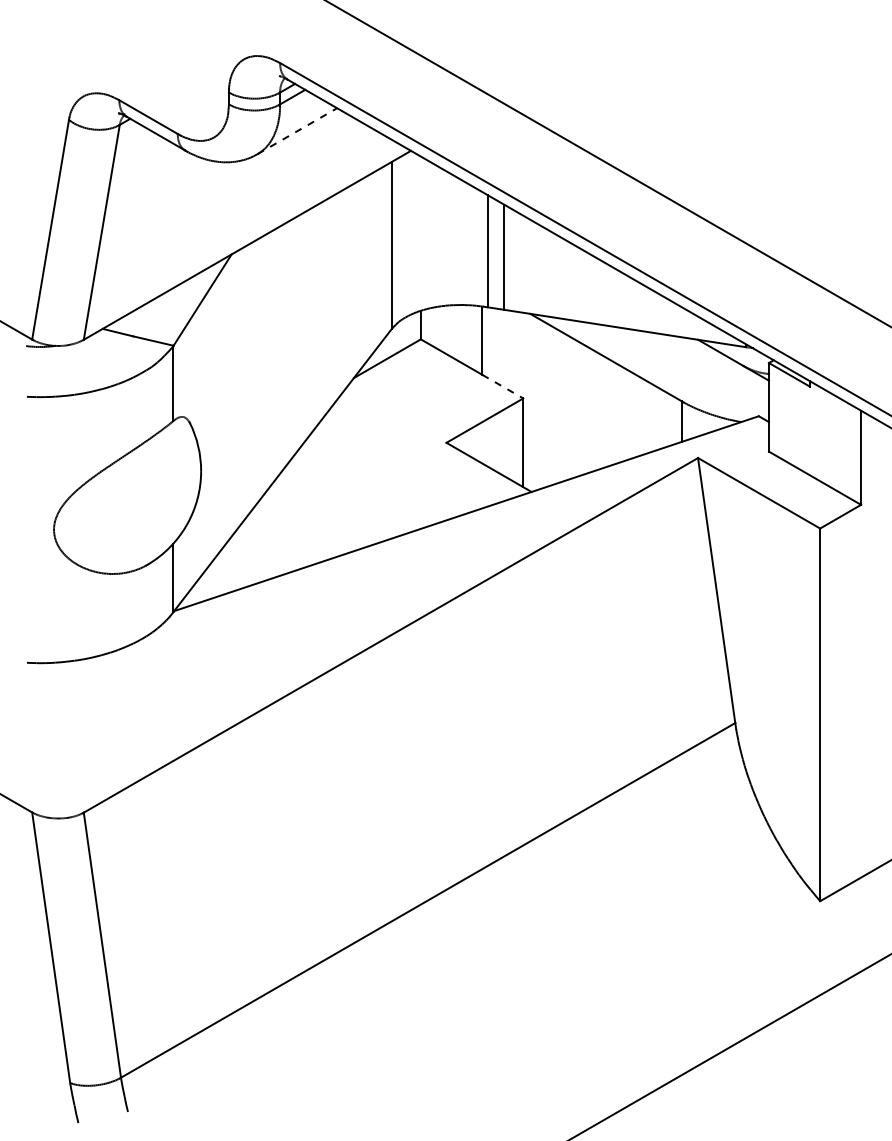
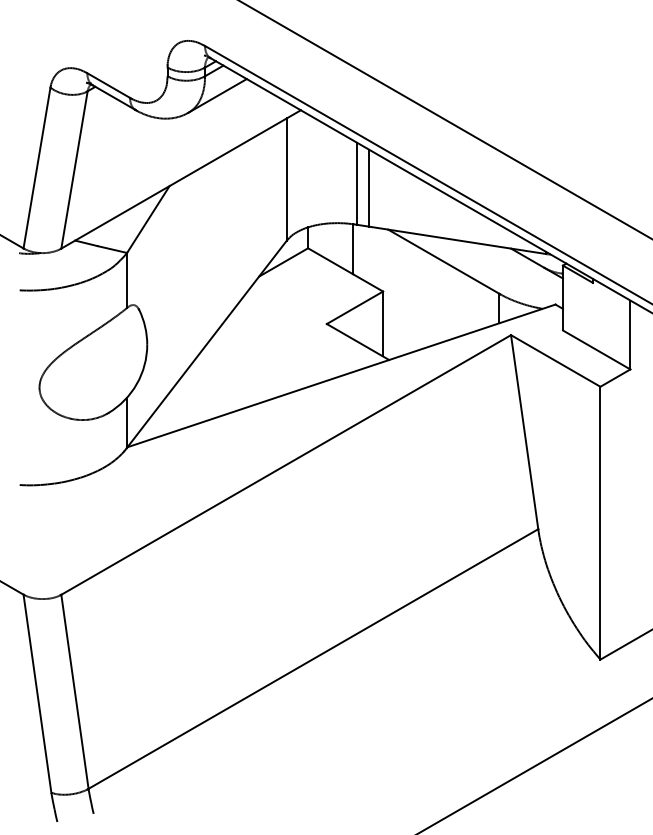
line: (297, 131) -> (217, 96), dashed -> solid
line: (502, 386) -> (367, 282), dashed -> solid

